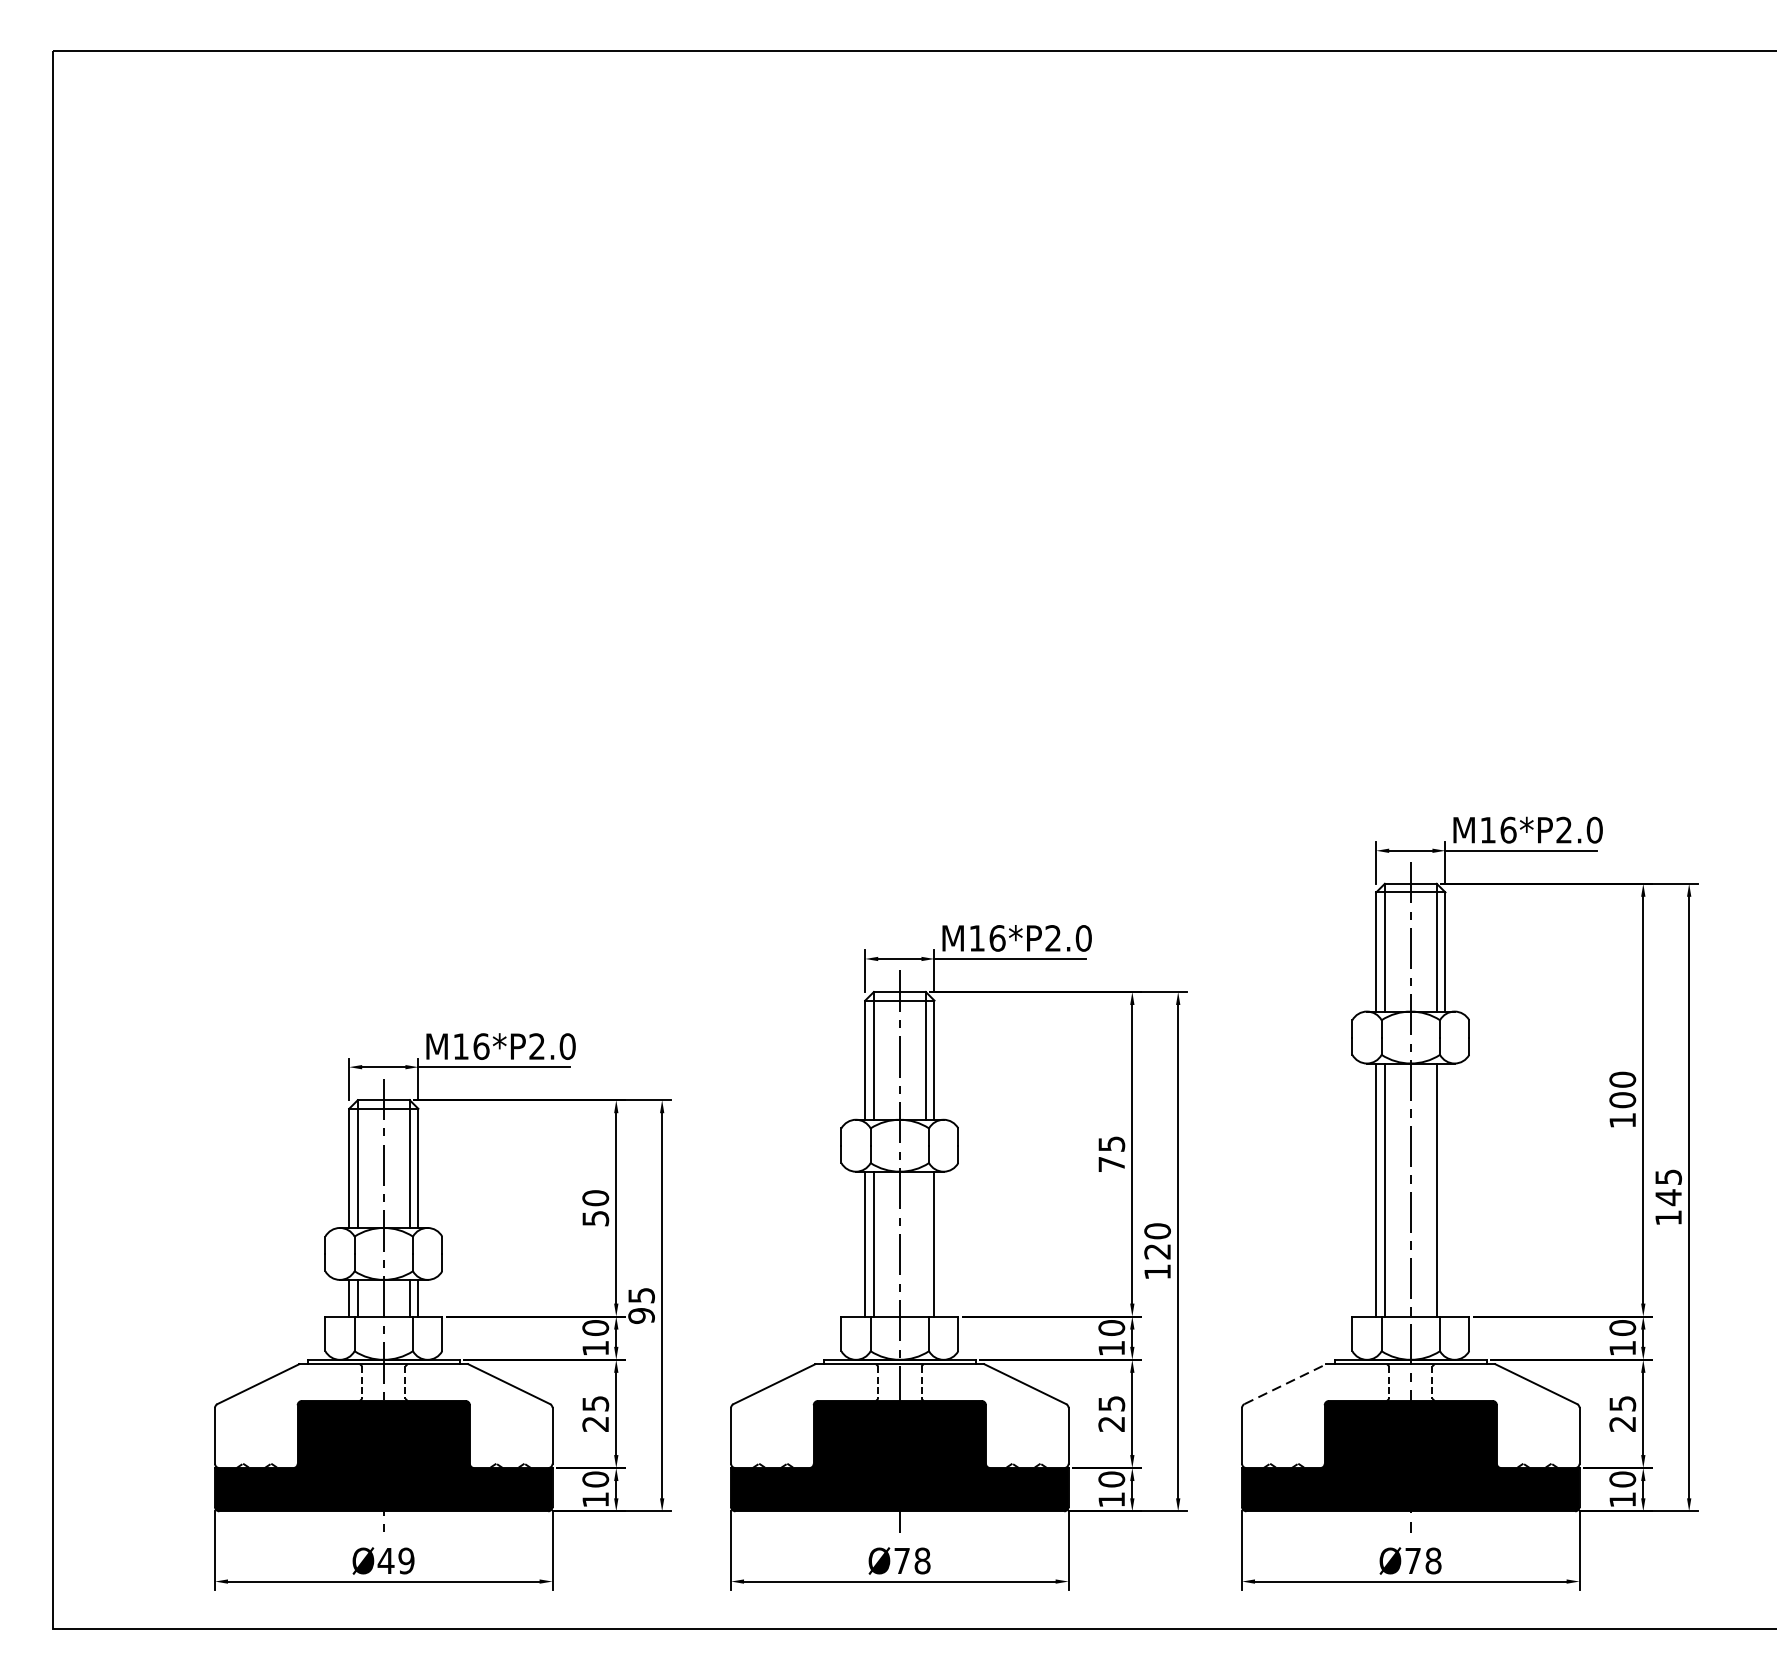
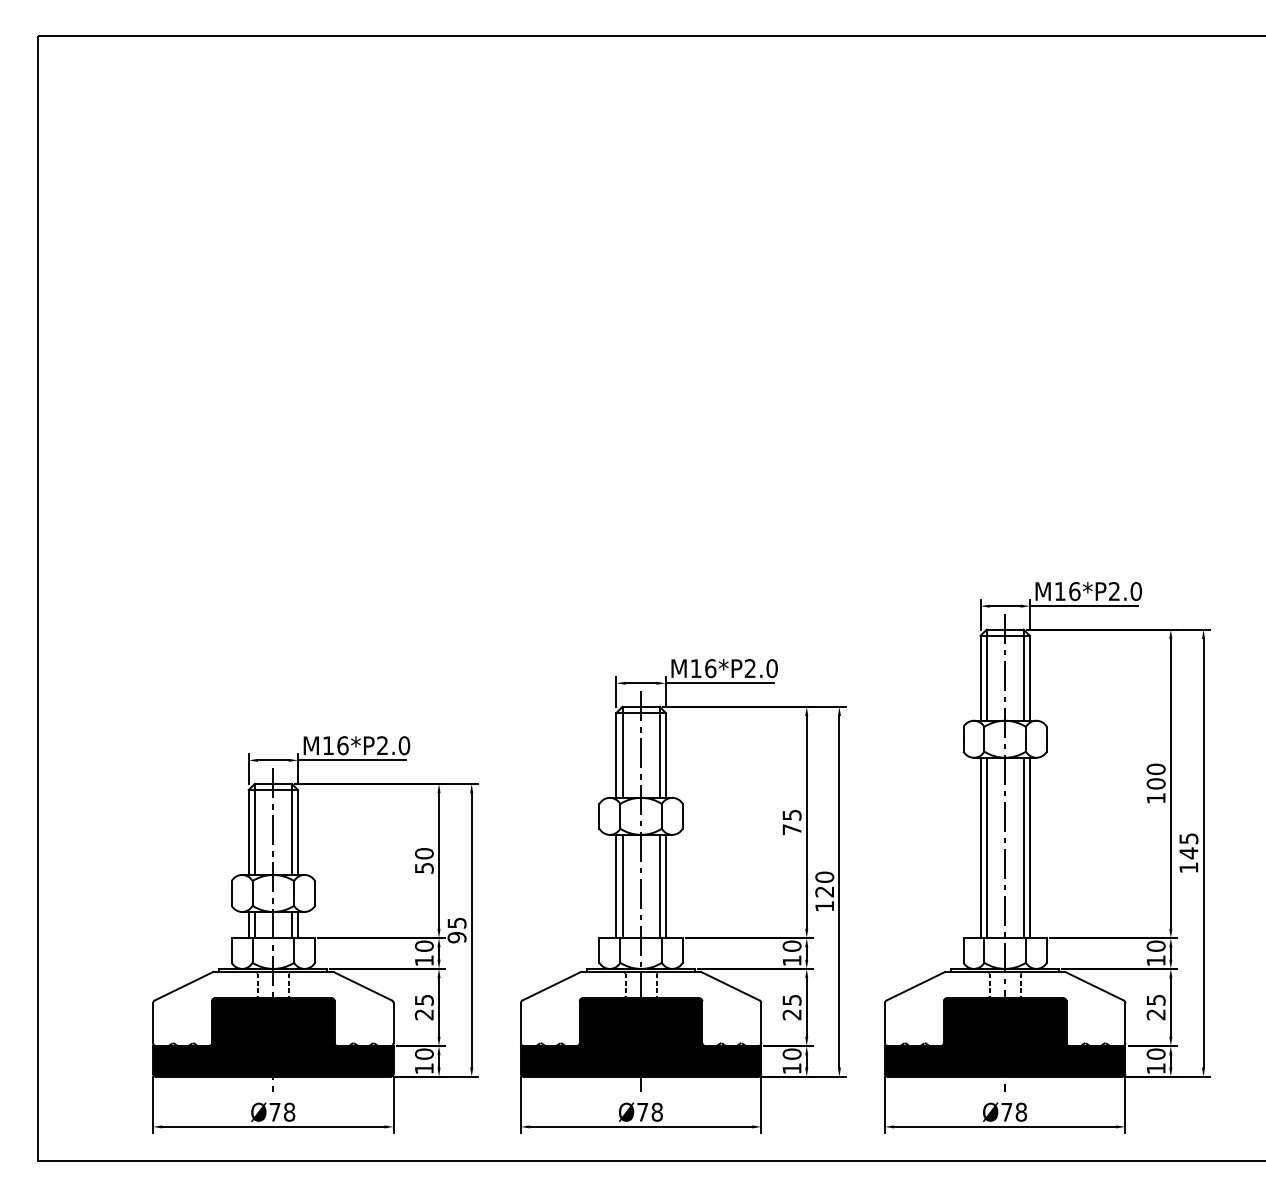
line: (1444, 1189) -> (1029, 847), added
line: (925, 1244) -> (659, 886), added
line: (1286, 1384) -> (916, 986), dashed -> solid
text: (396, 1561) -> (282, 1112), Ø49 -> Ø78

